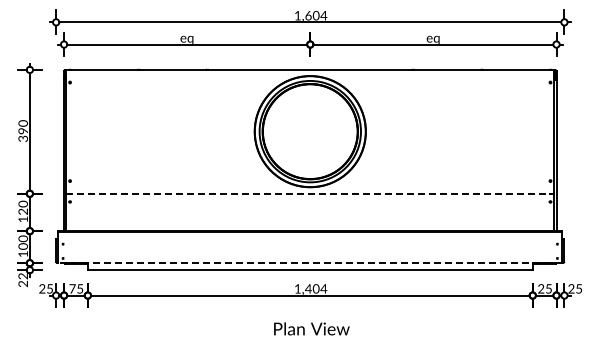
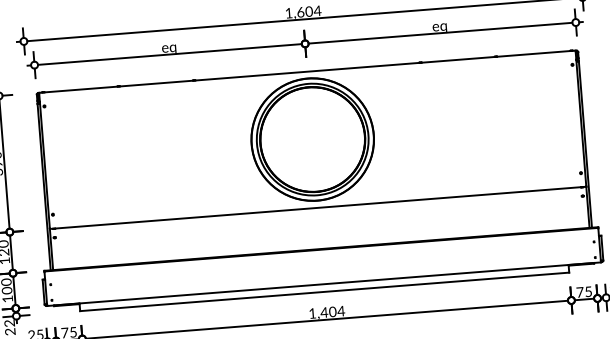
line: (310, 193) -> (318, 207), dashed -> solid
line: (310, 263) -> (324, 284), dashed -> solid
text: (541, 288) -> (580, 291), 25 -> 75

